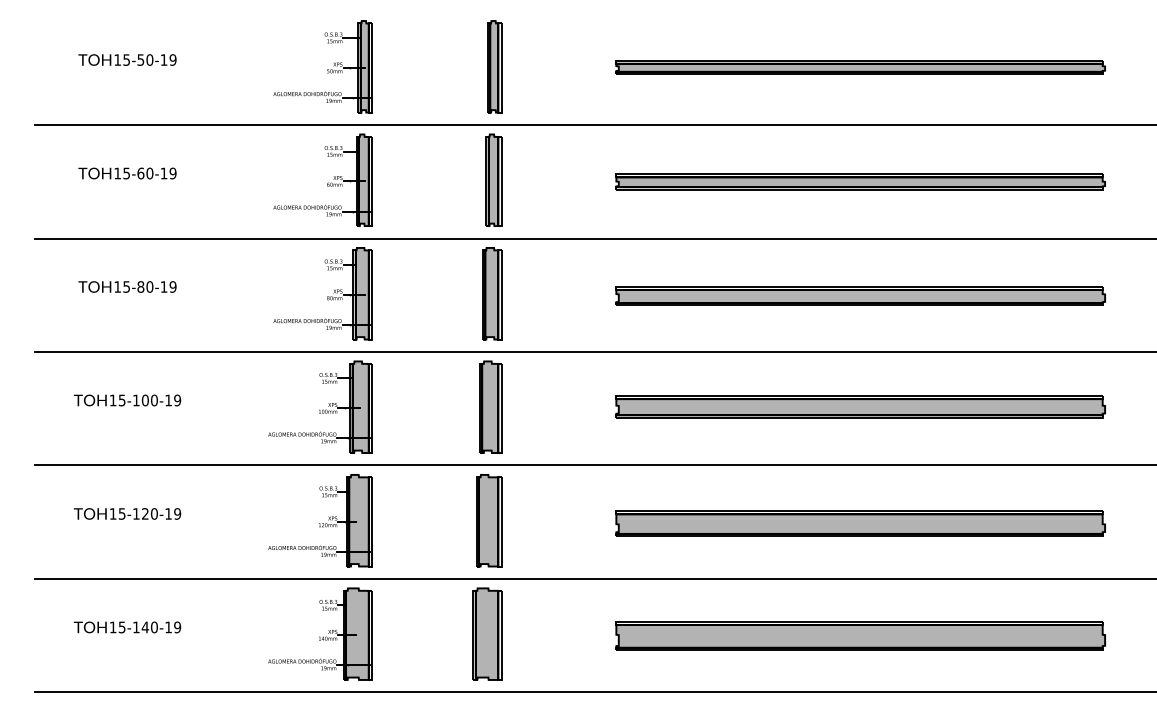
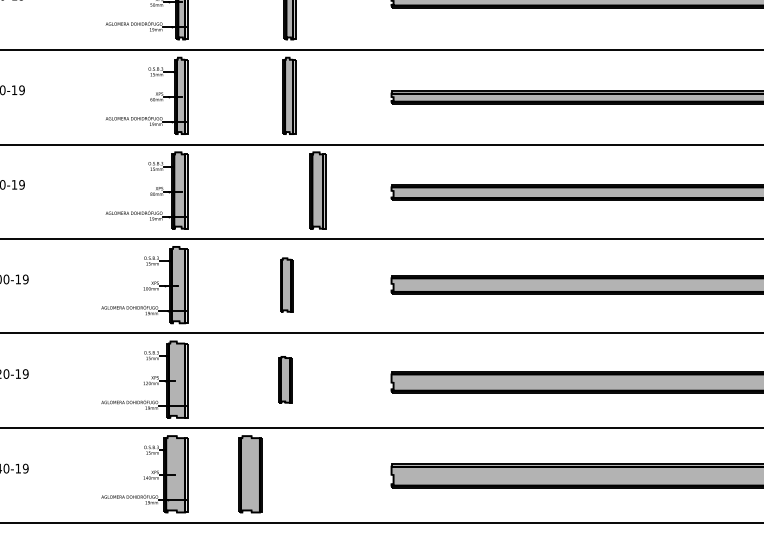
part: (492, 293) -> (318, 190), moved
part: (490, 406) -> (286, 284), size x0.7
part: (489, 520) -> (285, 379), size x0.6
part: (487, 633) -> (250, 473), moved

